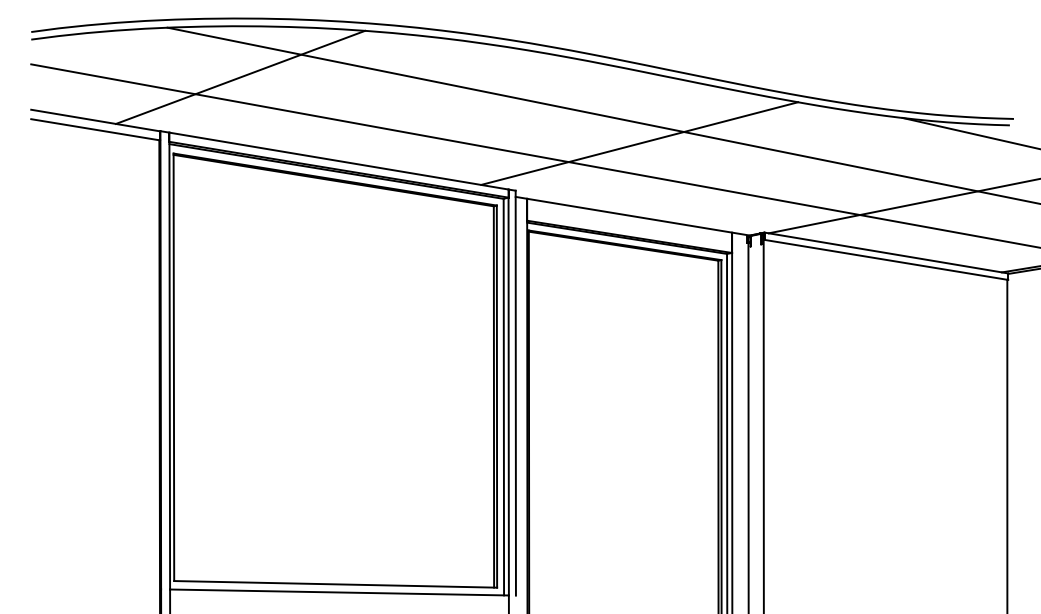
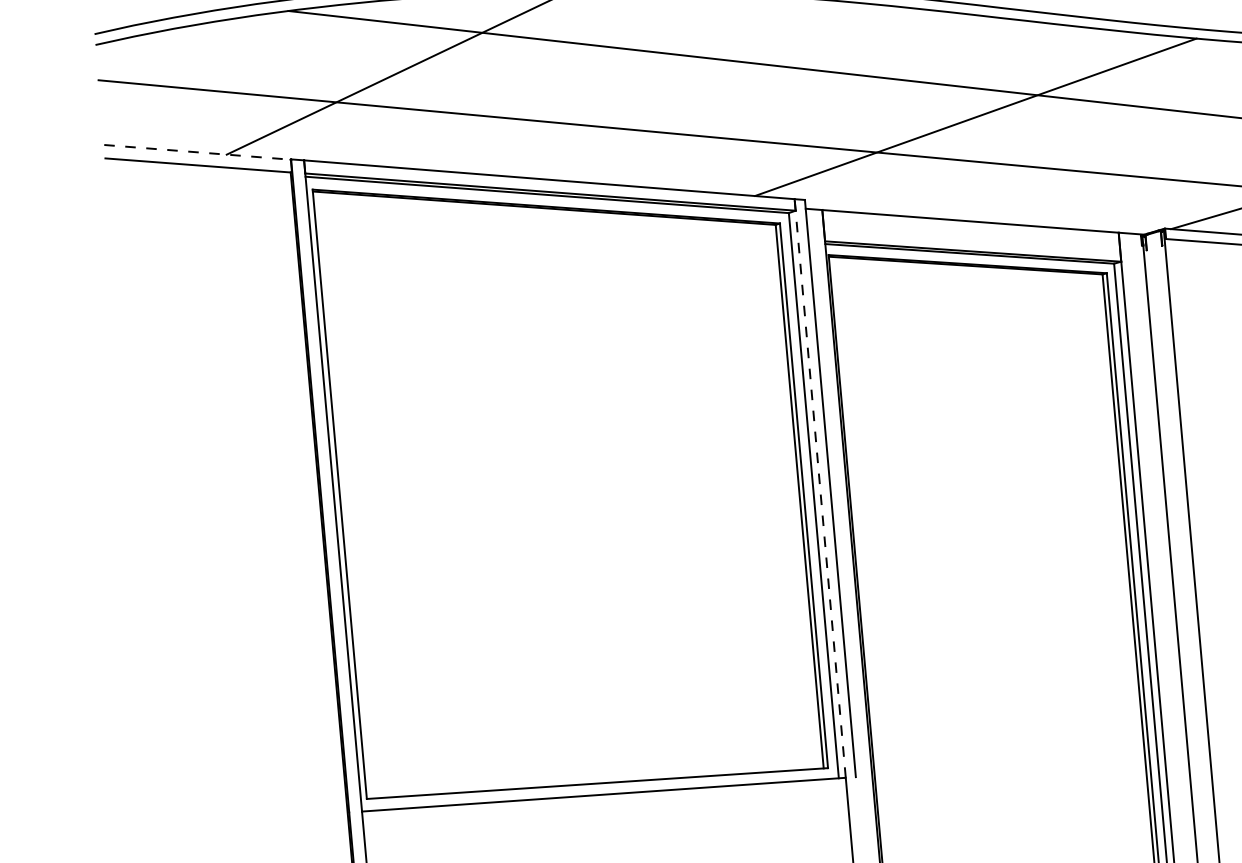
line: (96, 120) -> (198, 152), solid -> dashed
line: (508, 392) -> (819, 488), solid -> dashed

